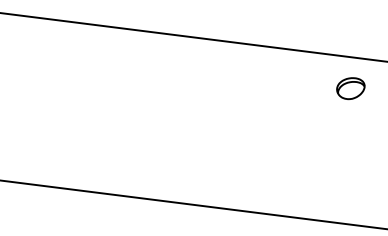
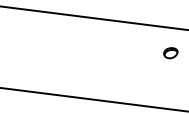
part: (350, 89) -> (170, 53), moved

